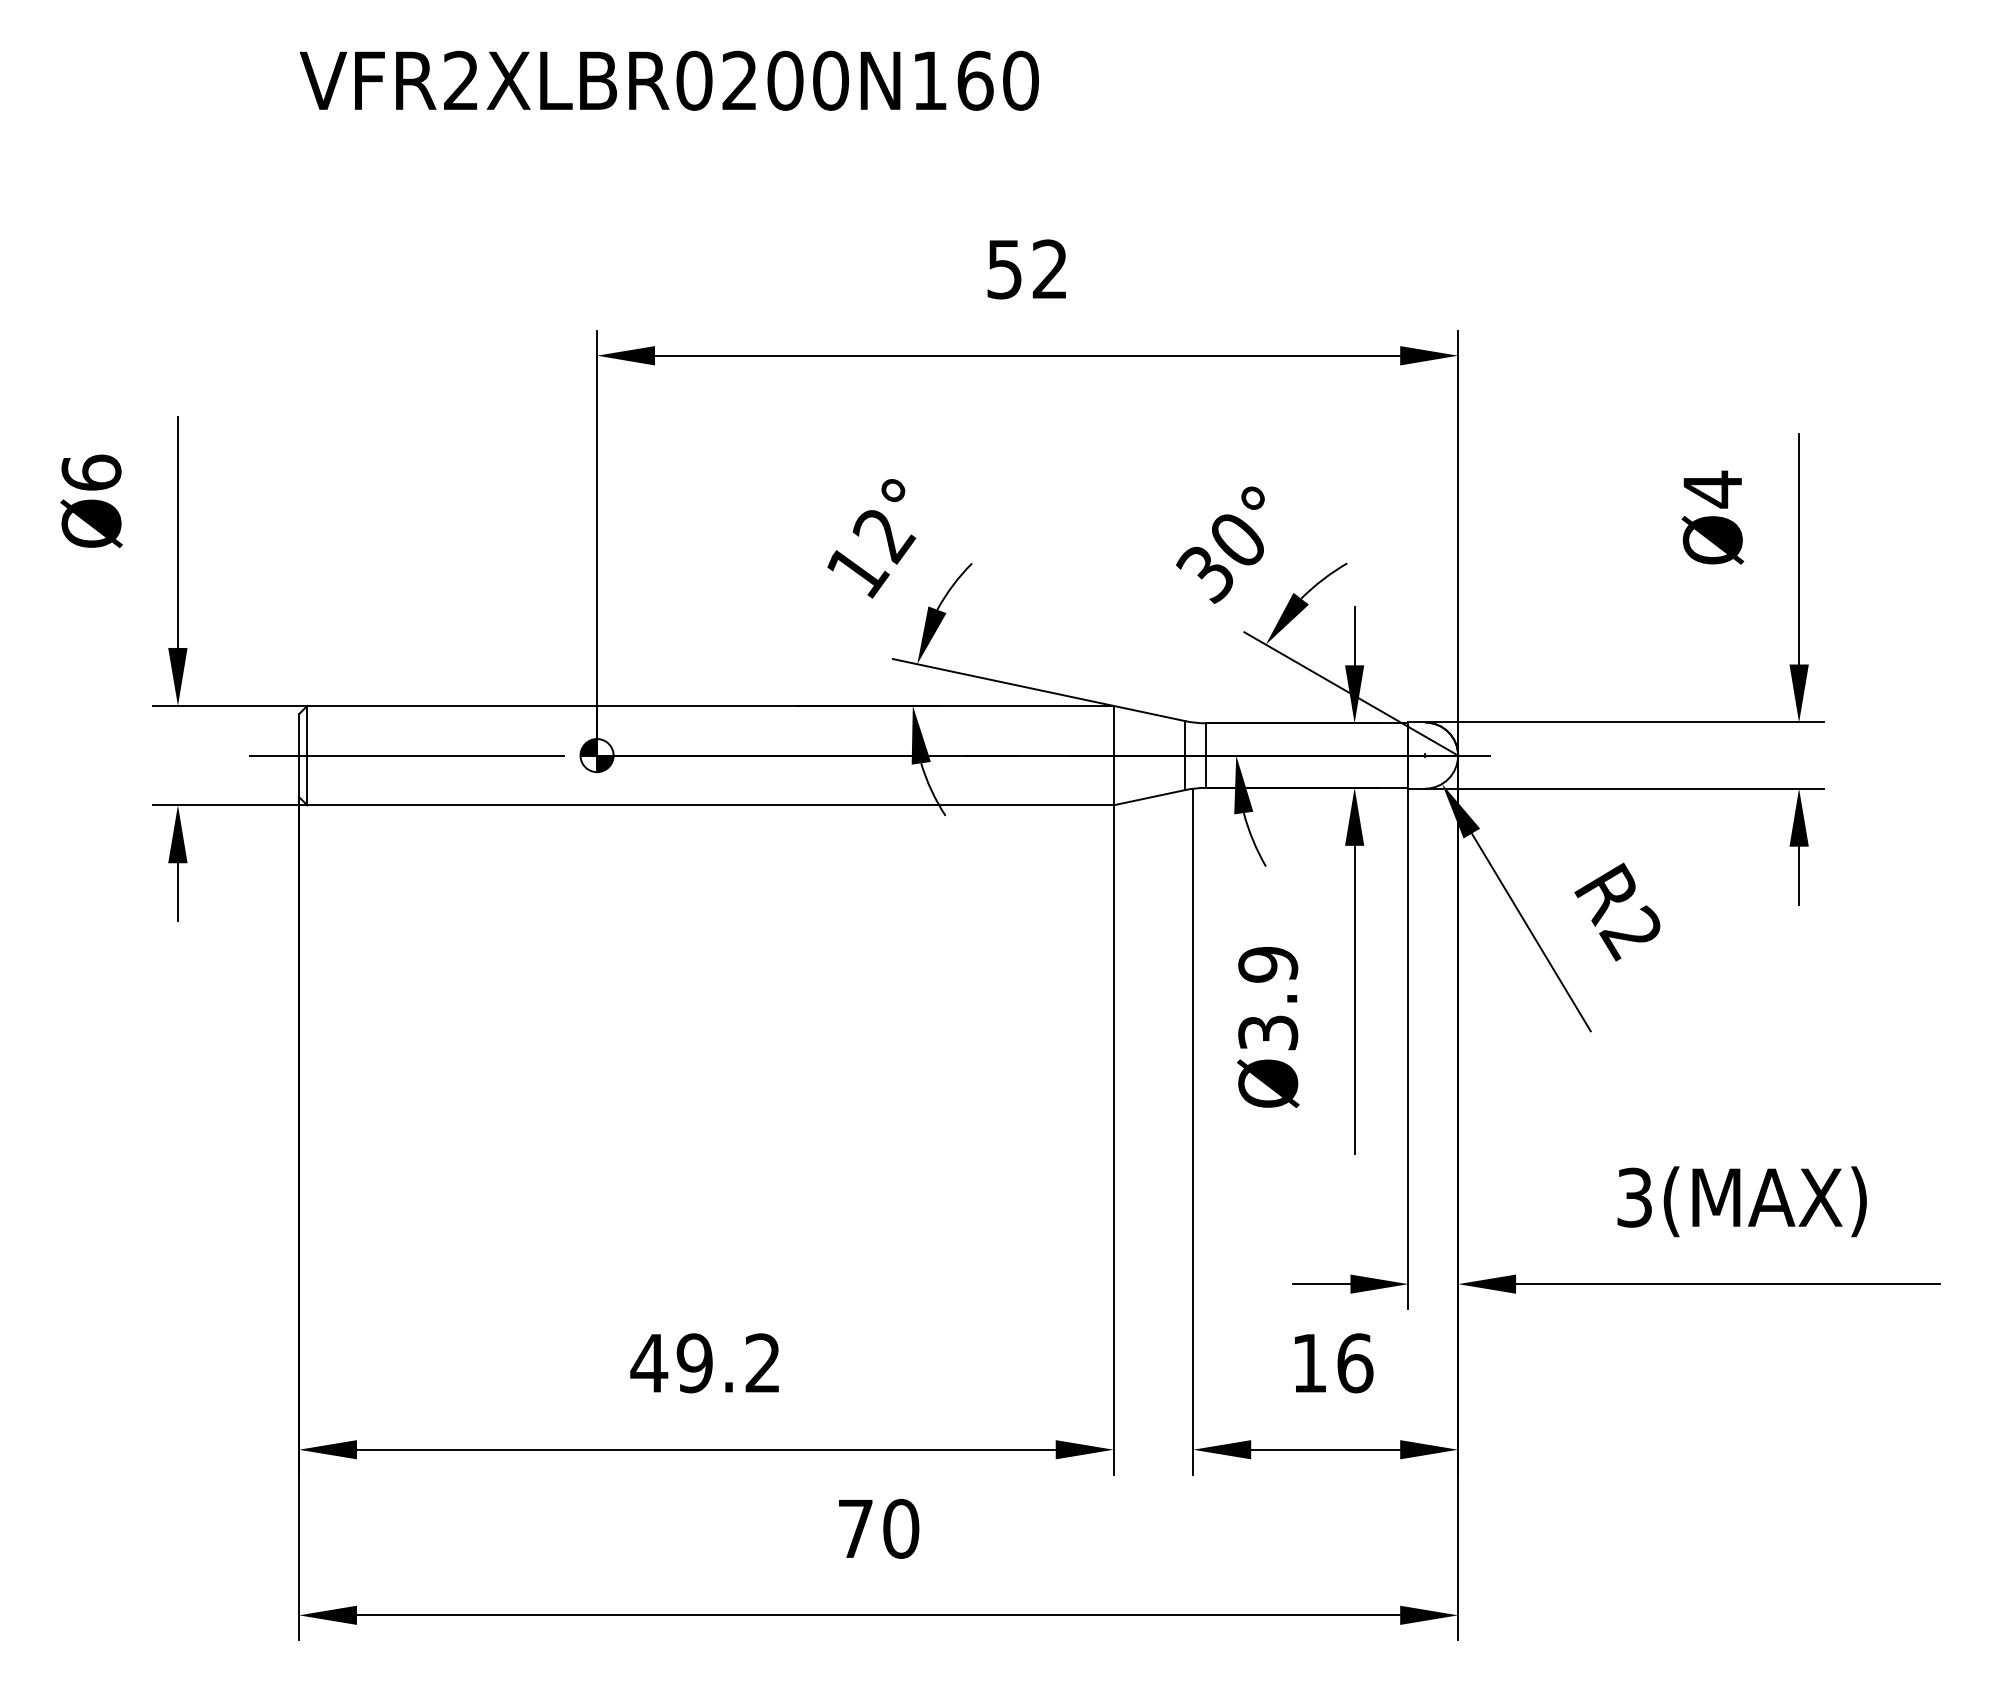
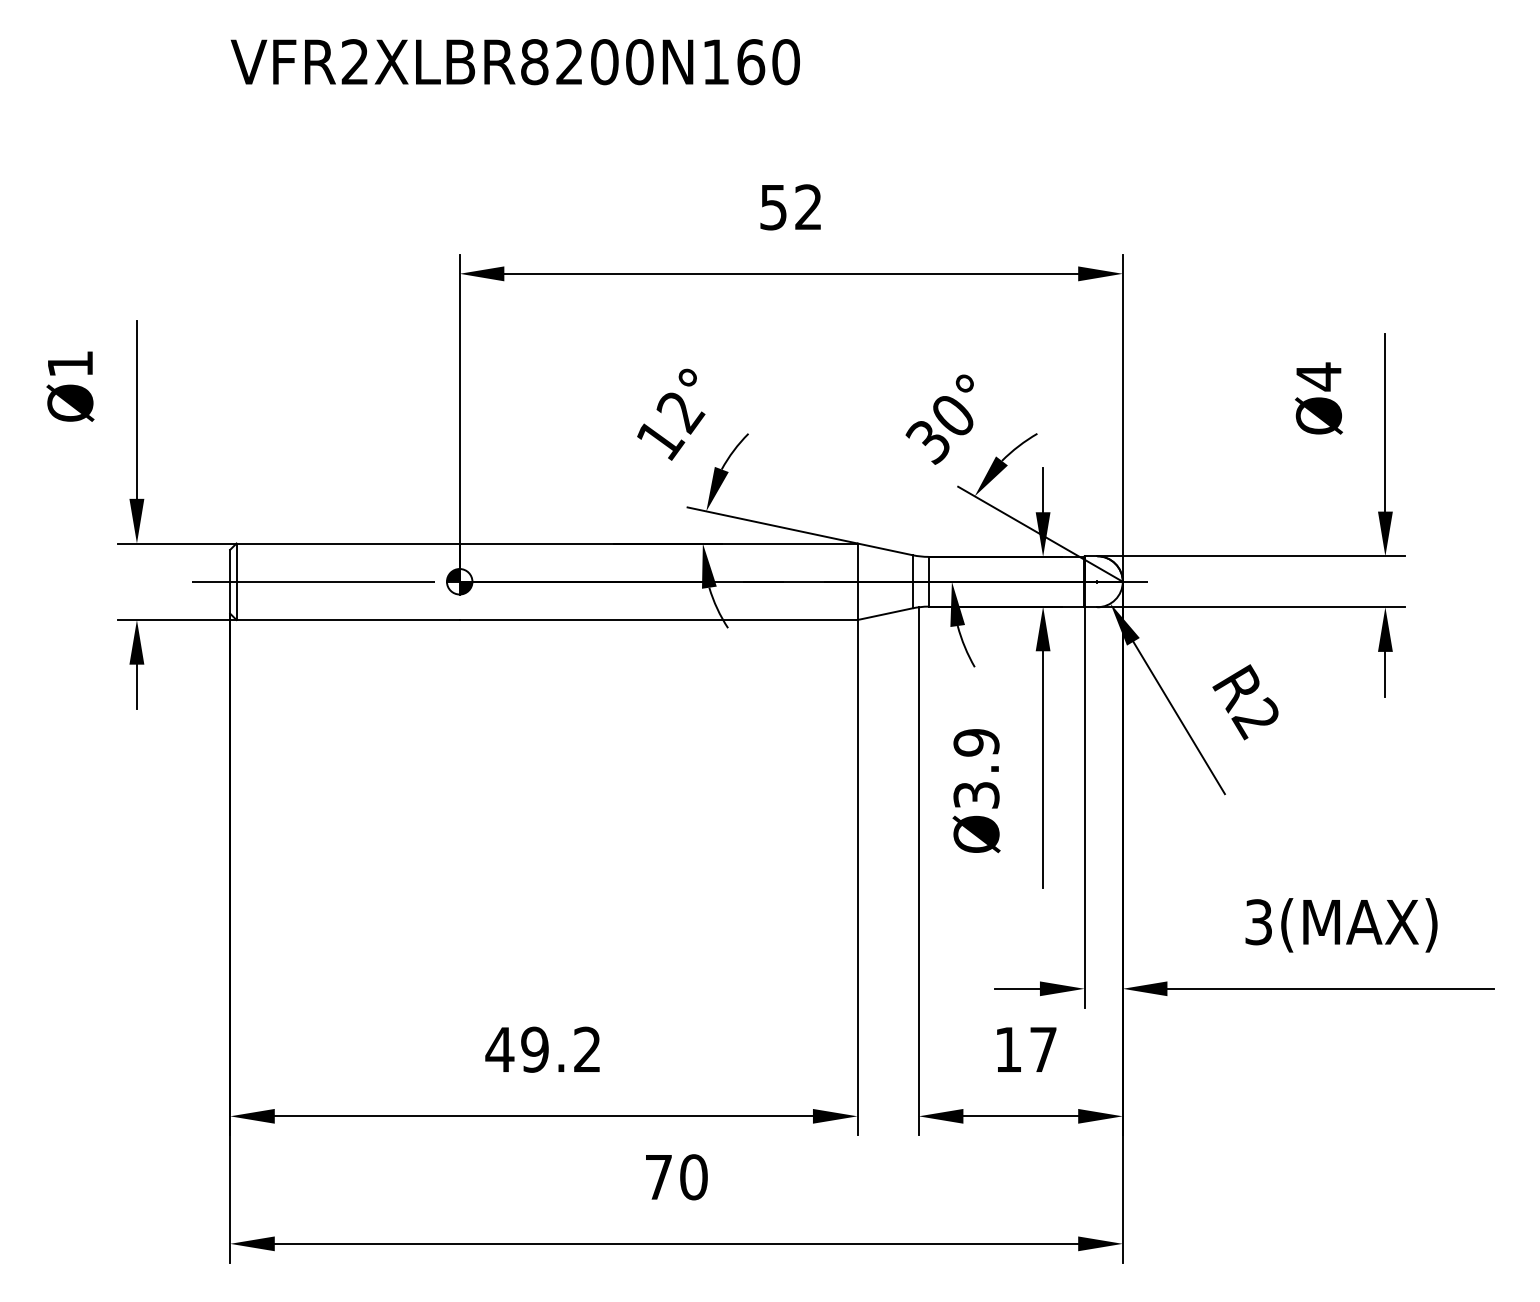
text: (694, 80) -> (534, 61), VFR2XLBR0200N160 -> VFR2XLBR8200N160
text: (91, 472) -> (70, 363), Ø6 -> Ø1
text: (1355, 1363) -> (1043, 1049), 16 -> 17

